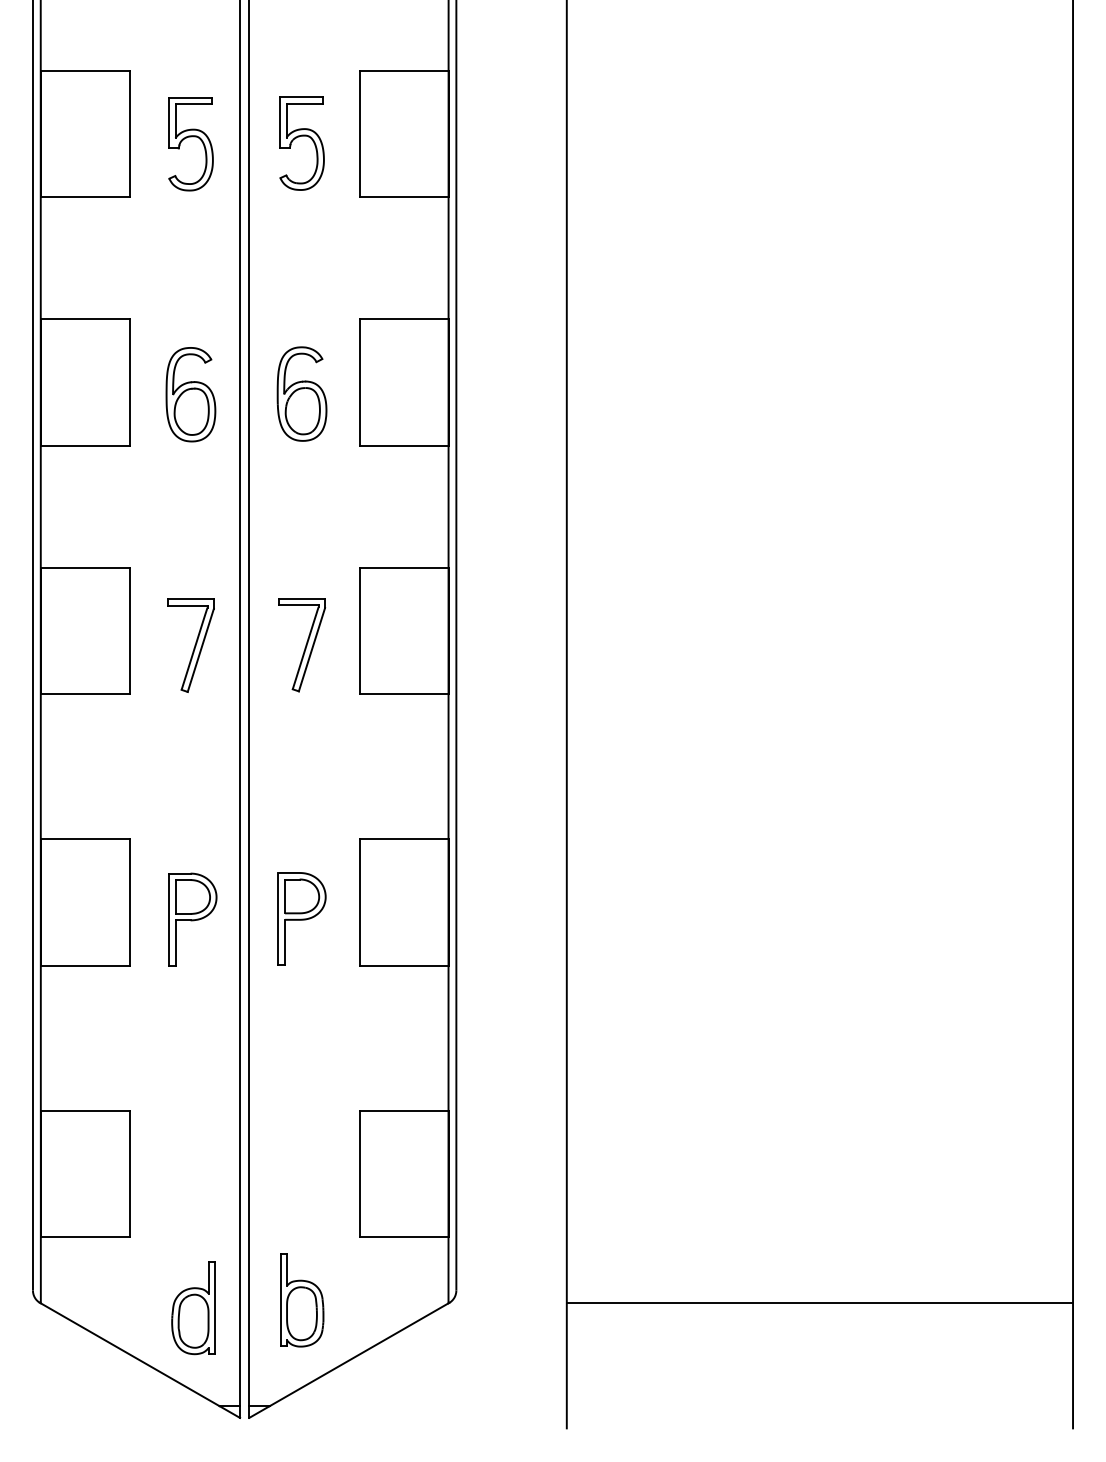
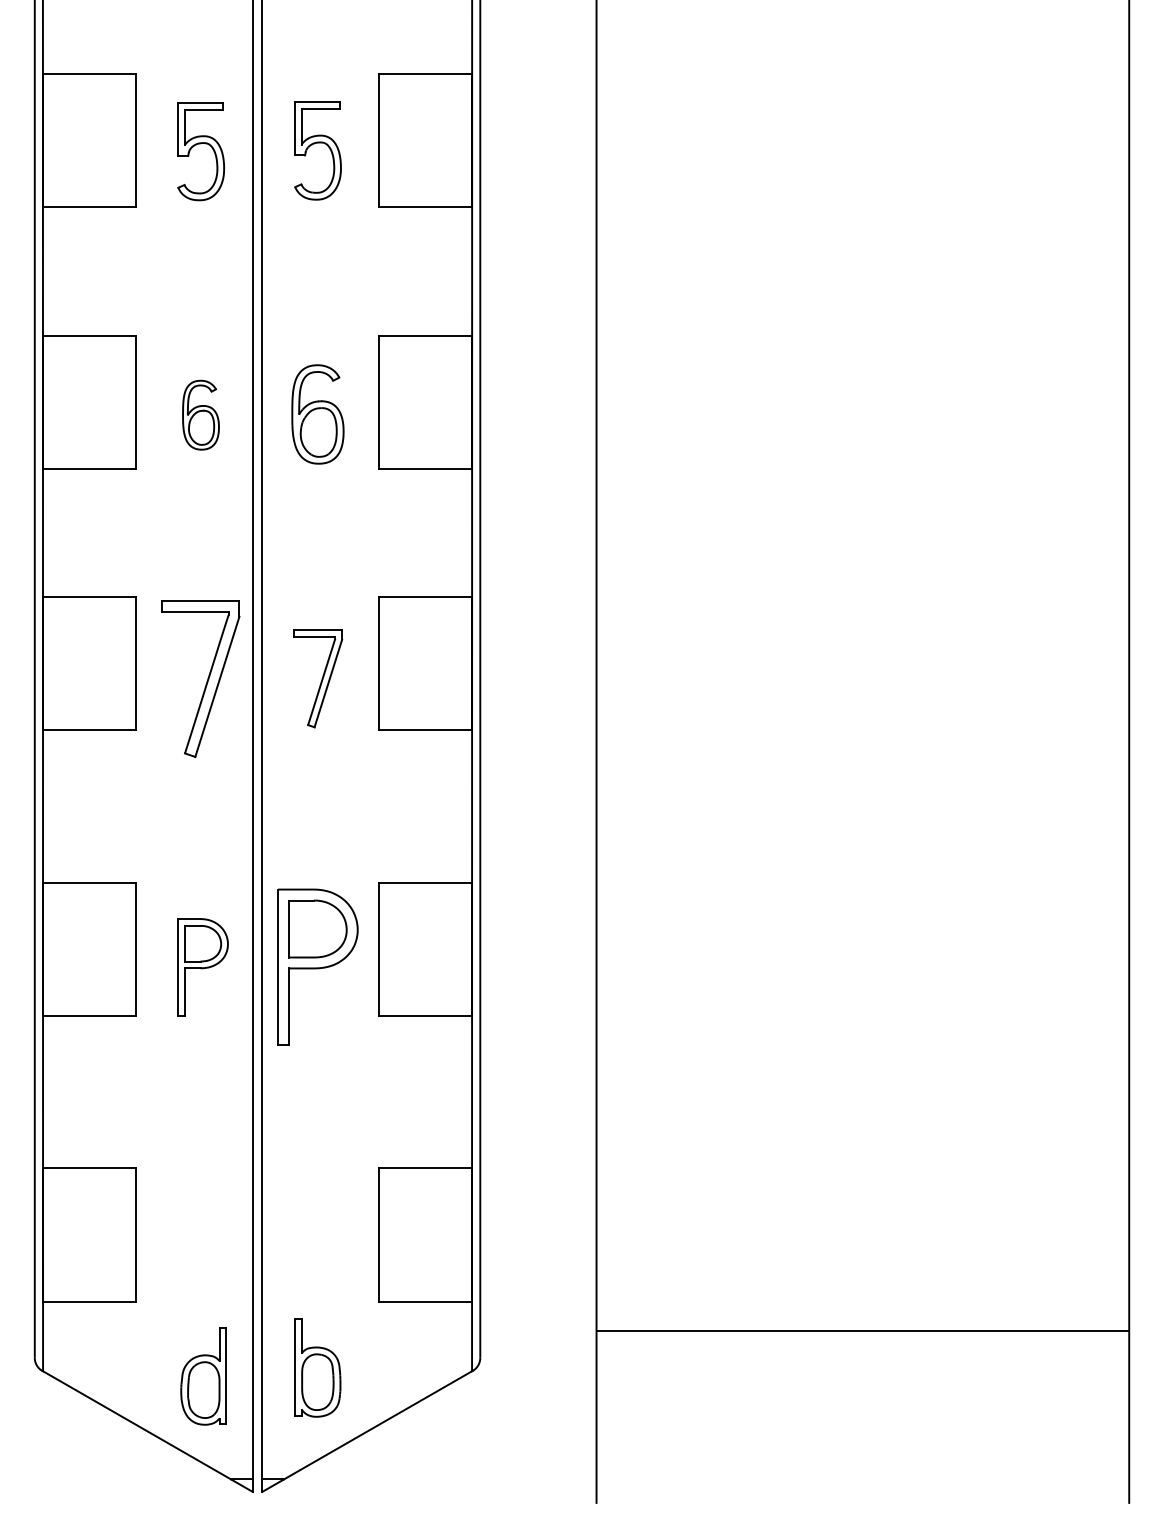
part: (190, 395) -> (200, 415), size x0.7
part: (191, 645) -> (201, 679), size x1.6
part: (301, 918) -> (317, 966), size x1.6
line: (819, 1302) -> (862, 1330), moved

